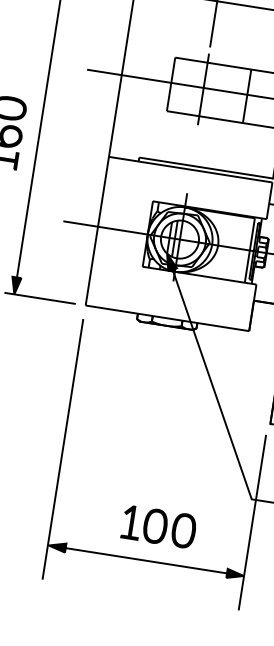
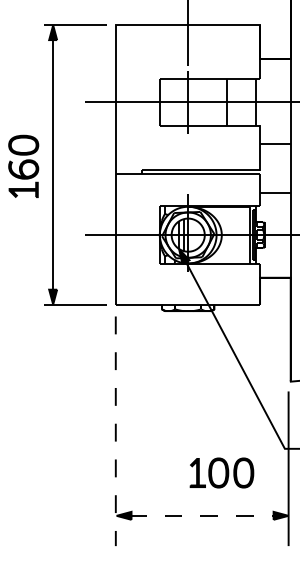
line: (62, 449) -> (115, 431), solid -> dashed
part: (158, 526) -> (221, 472), moved
line: (146, 560) -> (202, 515), solid -> dashed

